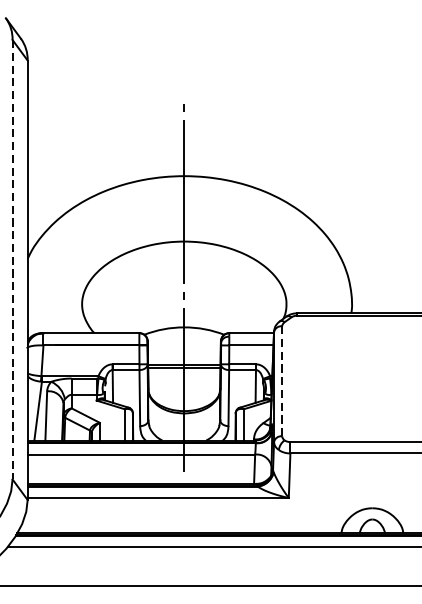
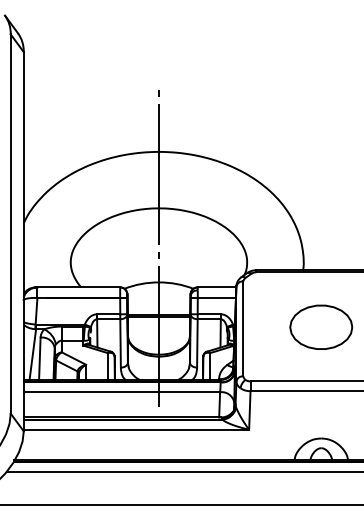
line: (12, 260) -> (10, 224), dashed -> solid
part: (372, 378) -> (321, 326), added
line: (282, 380) -> (243, 328), dashed -> solid

